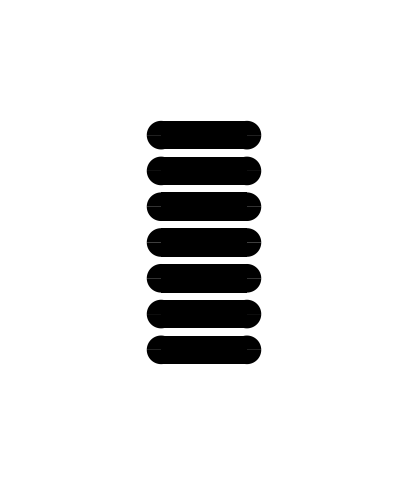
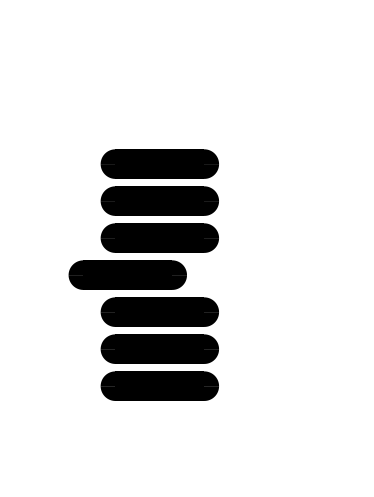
part: (203, 242) -> (127, 275), moved

